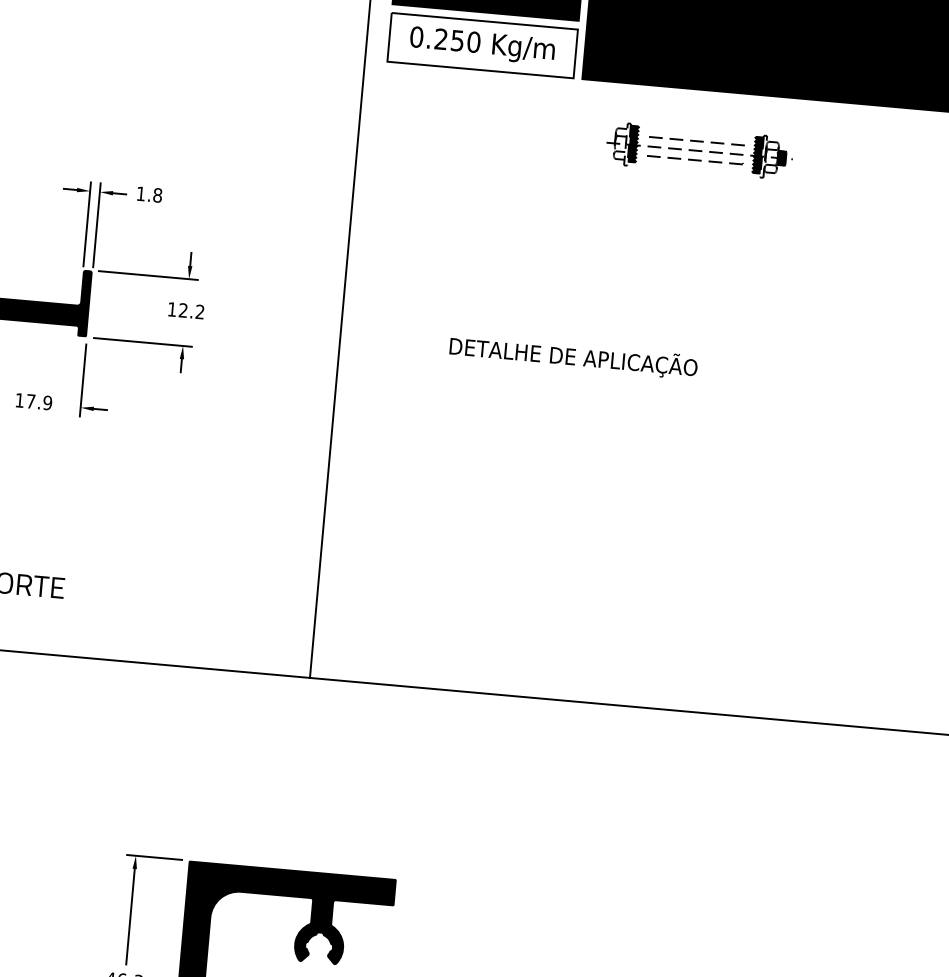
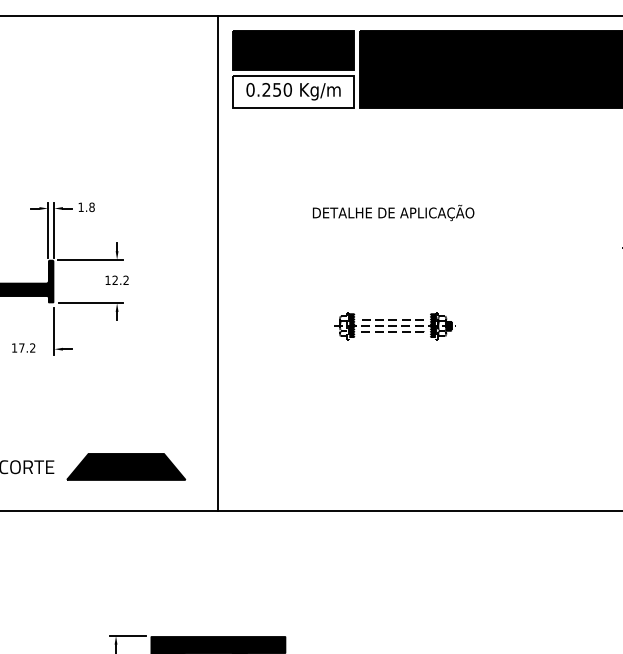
part: (698, 151) -> (394, 326), moved
text: (573, 356) -> (393, 212), moved
text: (47, 402) -> (32, 347), 17.9 -> 17.2
part: (175, 597) -> (126, 466), added

